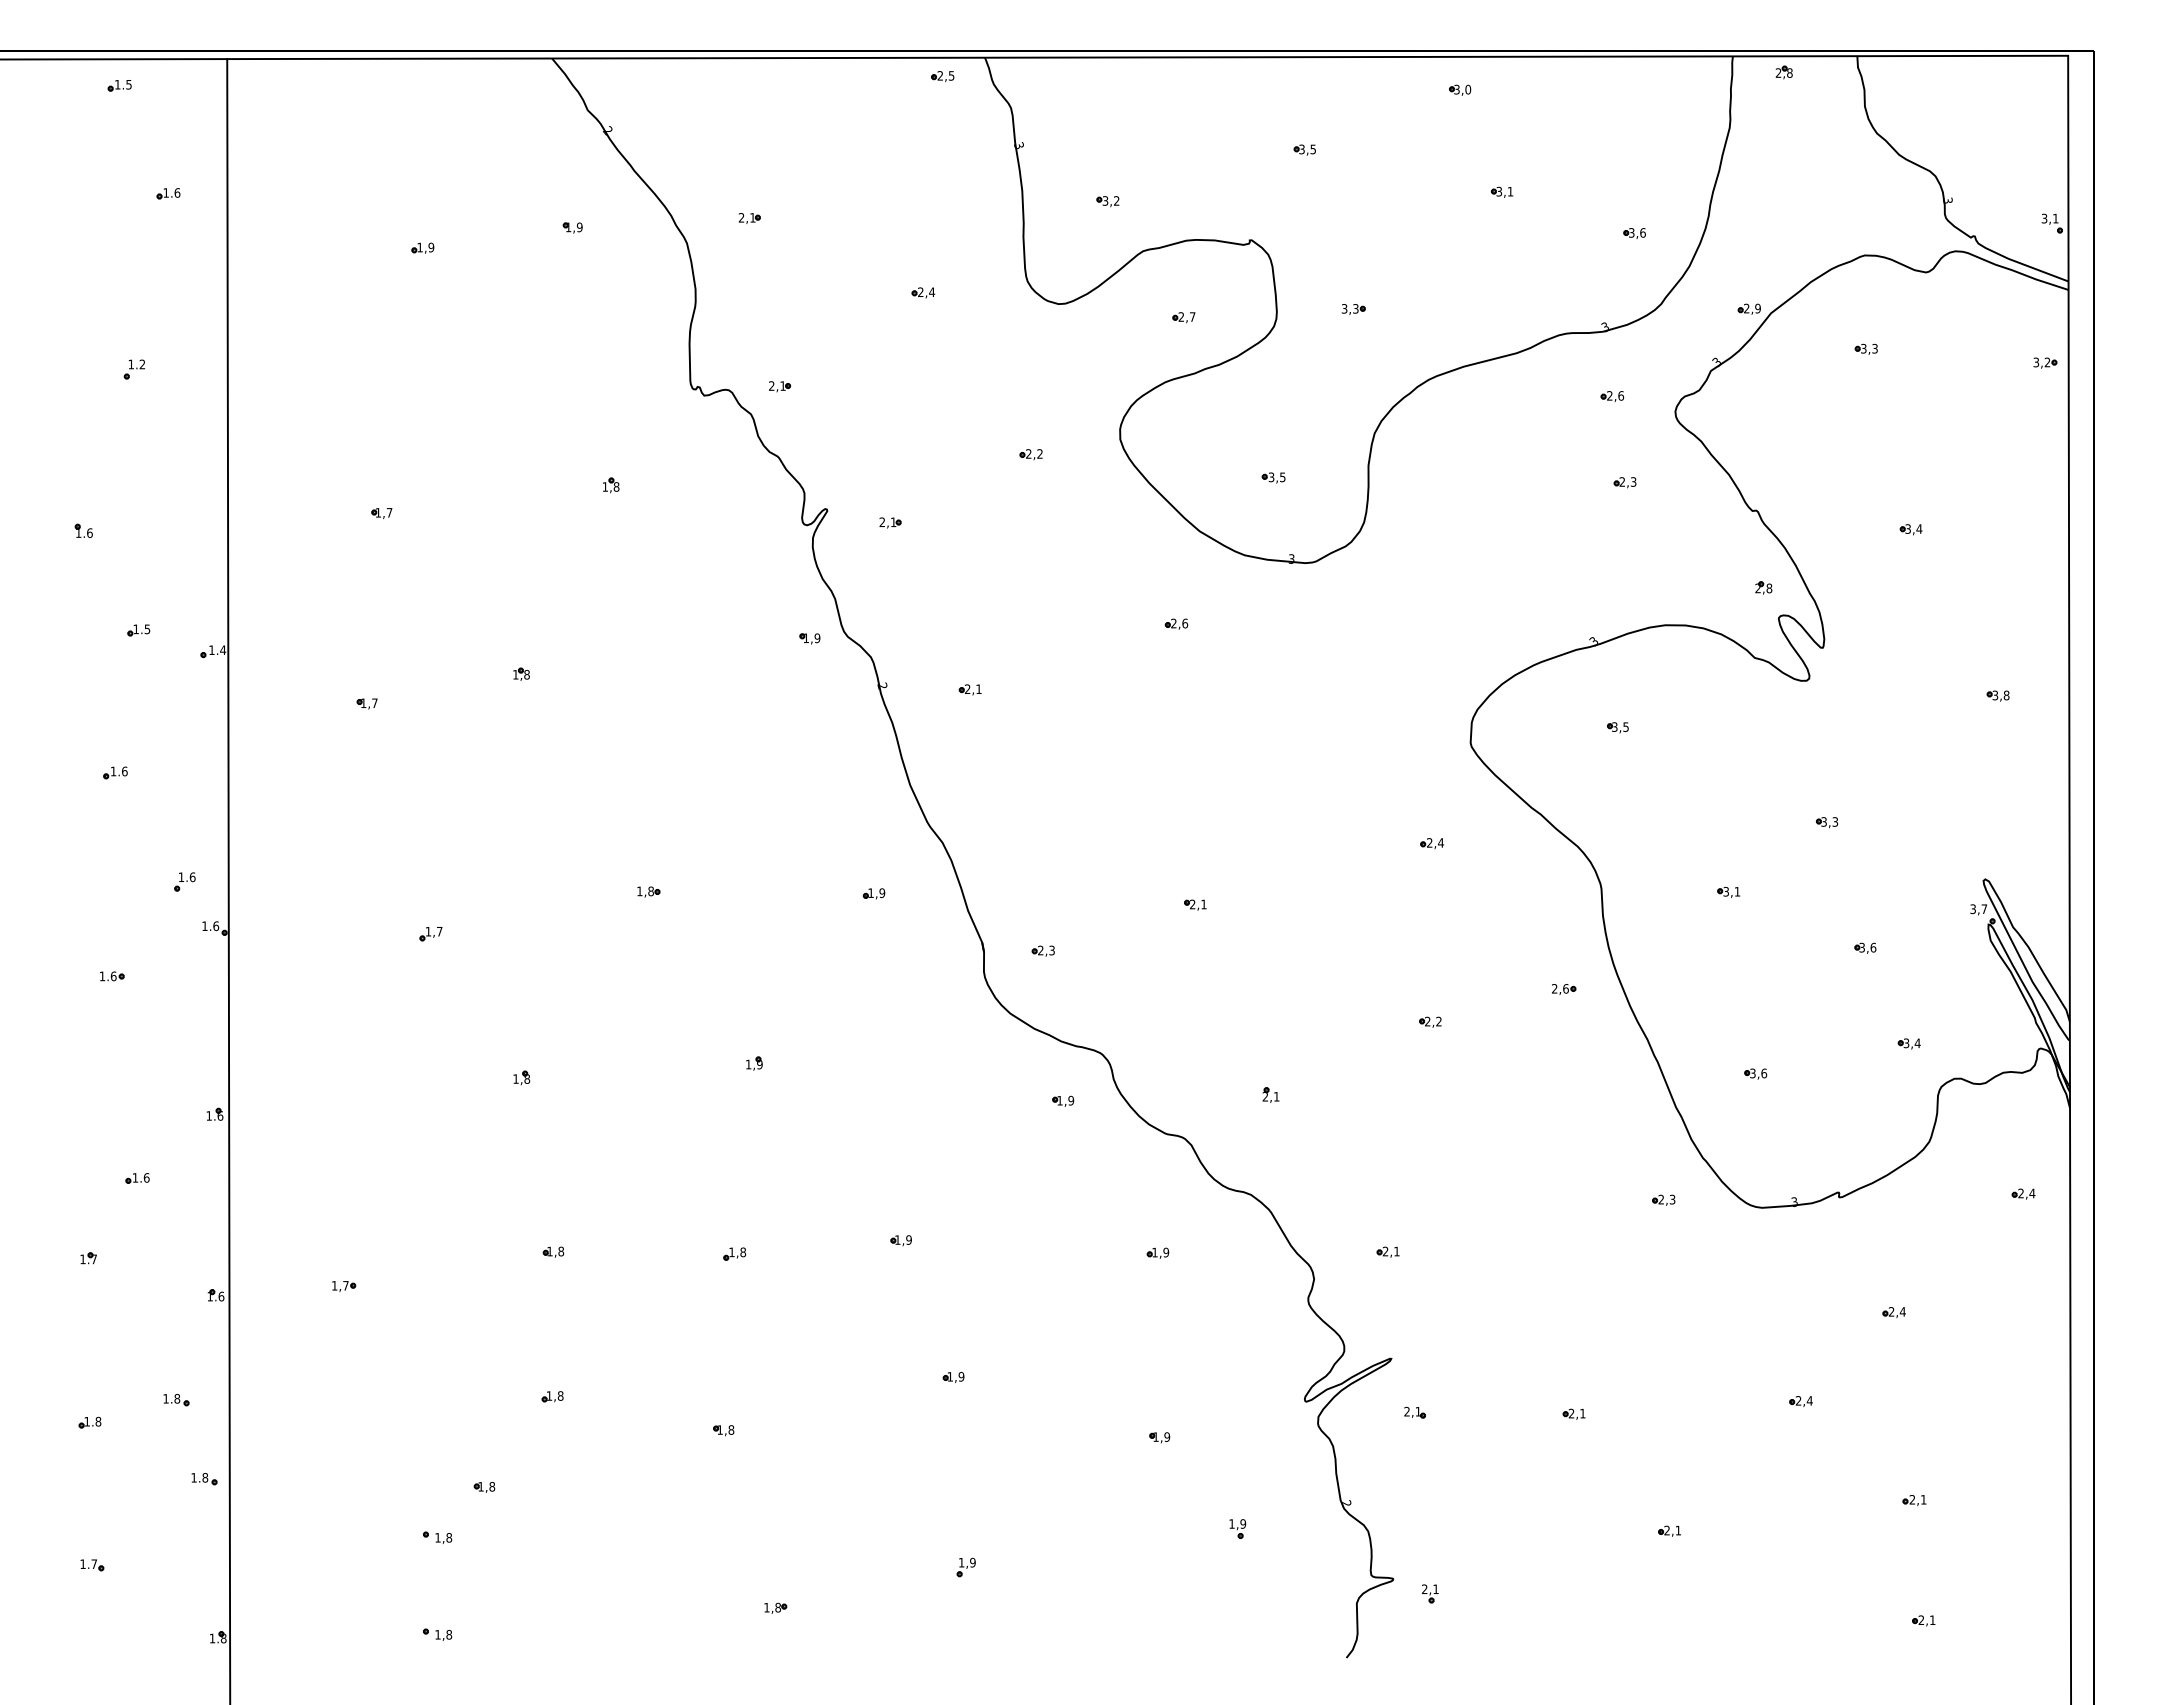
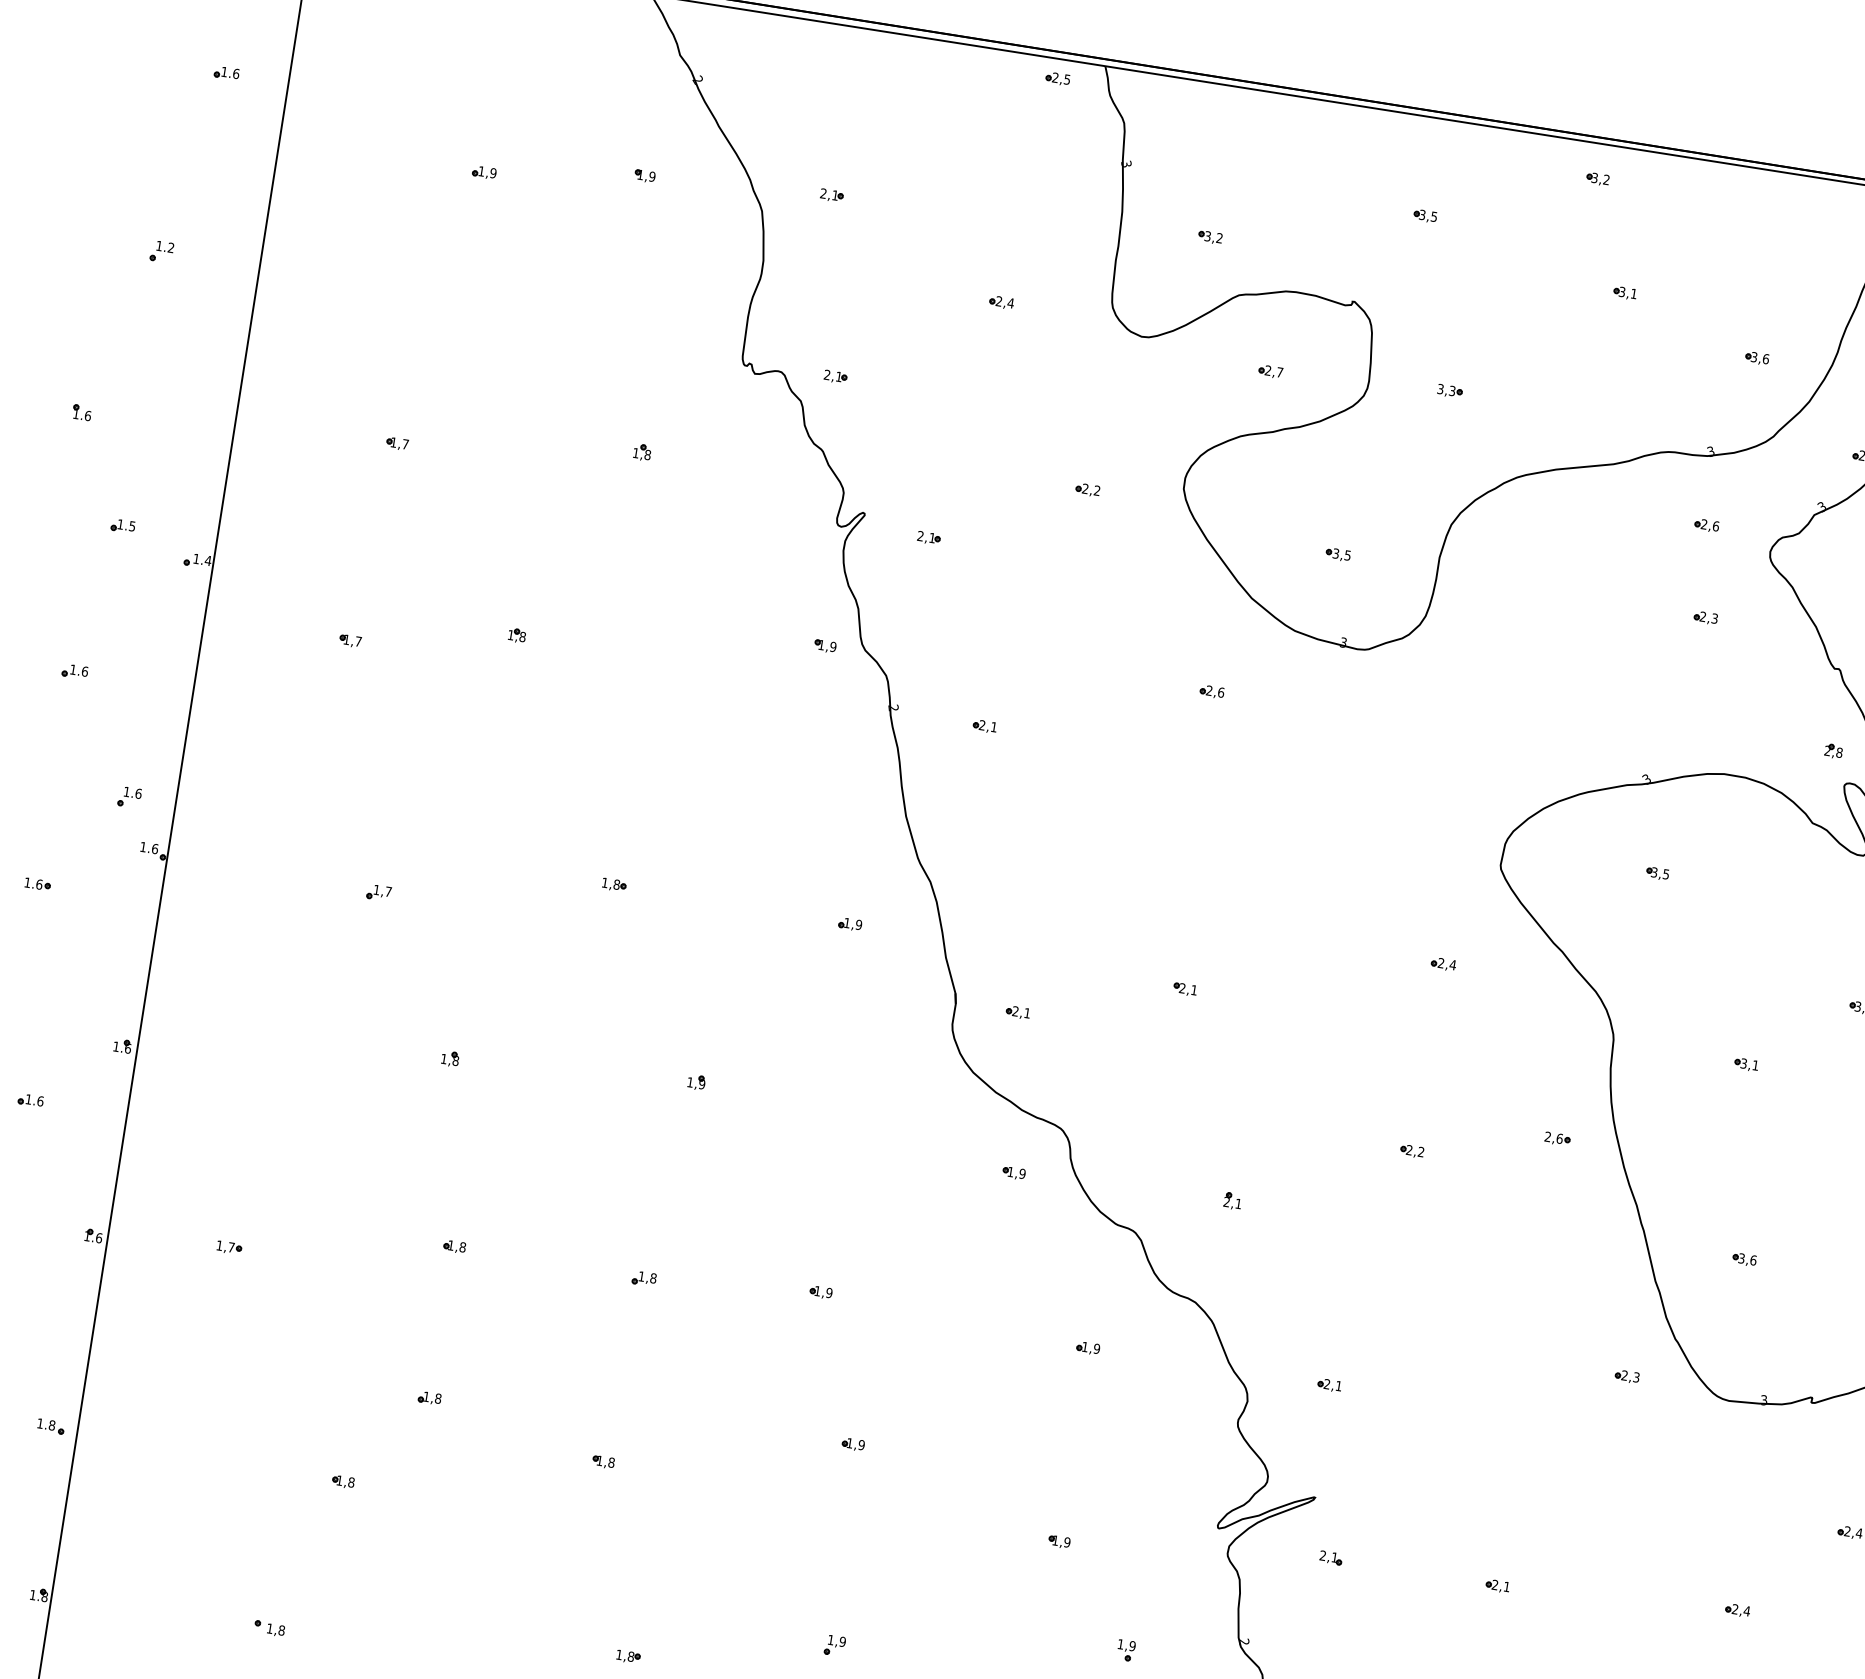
text: (1468, 89) -> (1606, 179), 3,0 -> 3,2
text: (1051, 950) -> (1026, 1013), 2,3 -> 2,1
part: (176, 1400) -> (34, 1339), removed
part: (437, 1537) -> (285, 1526), removed

